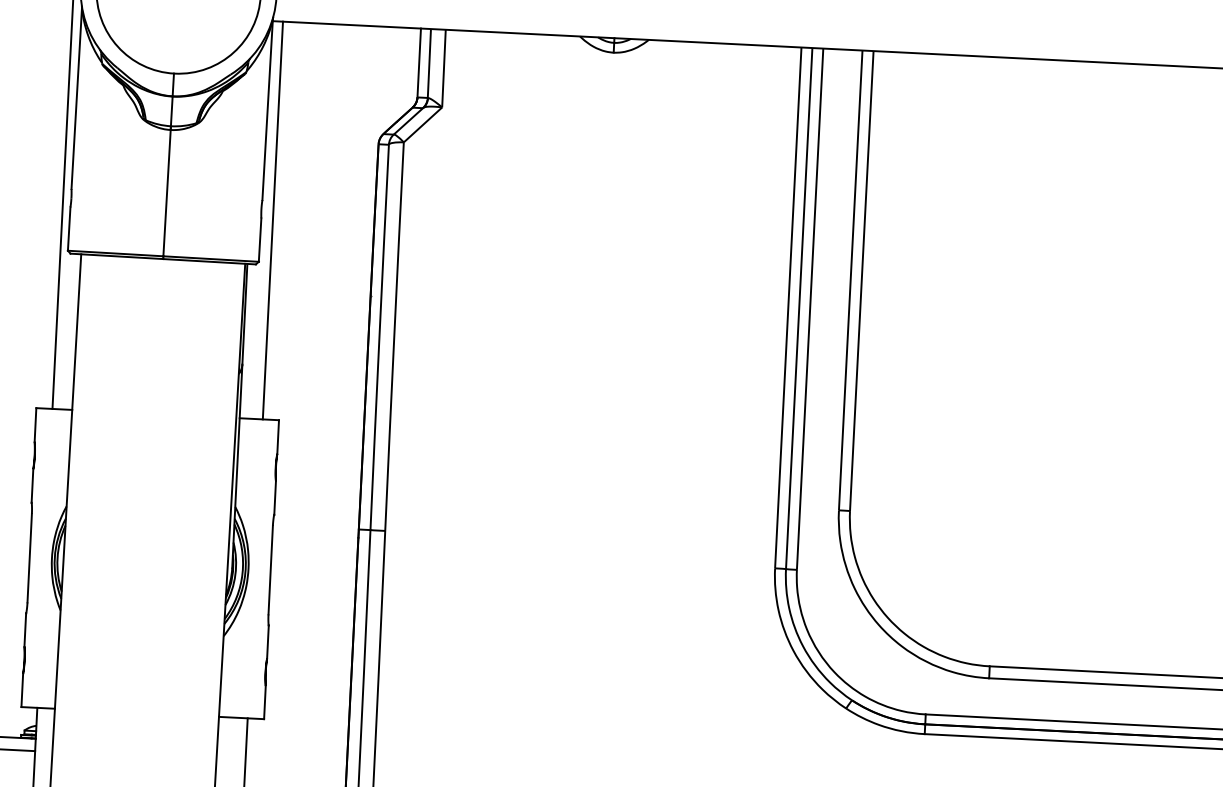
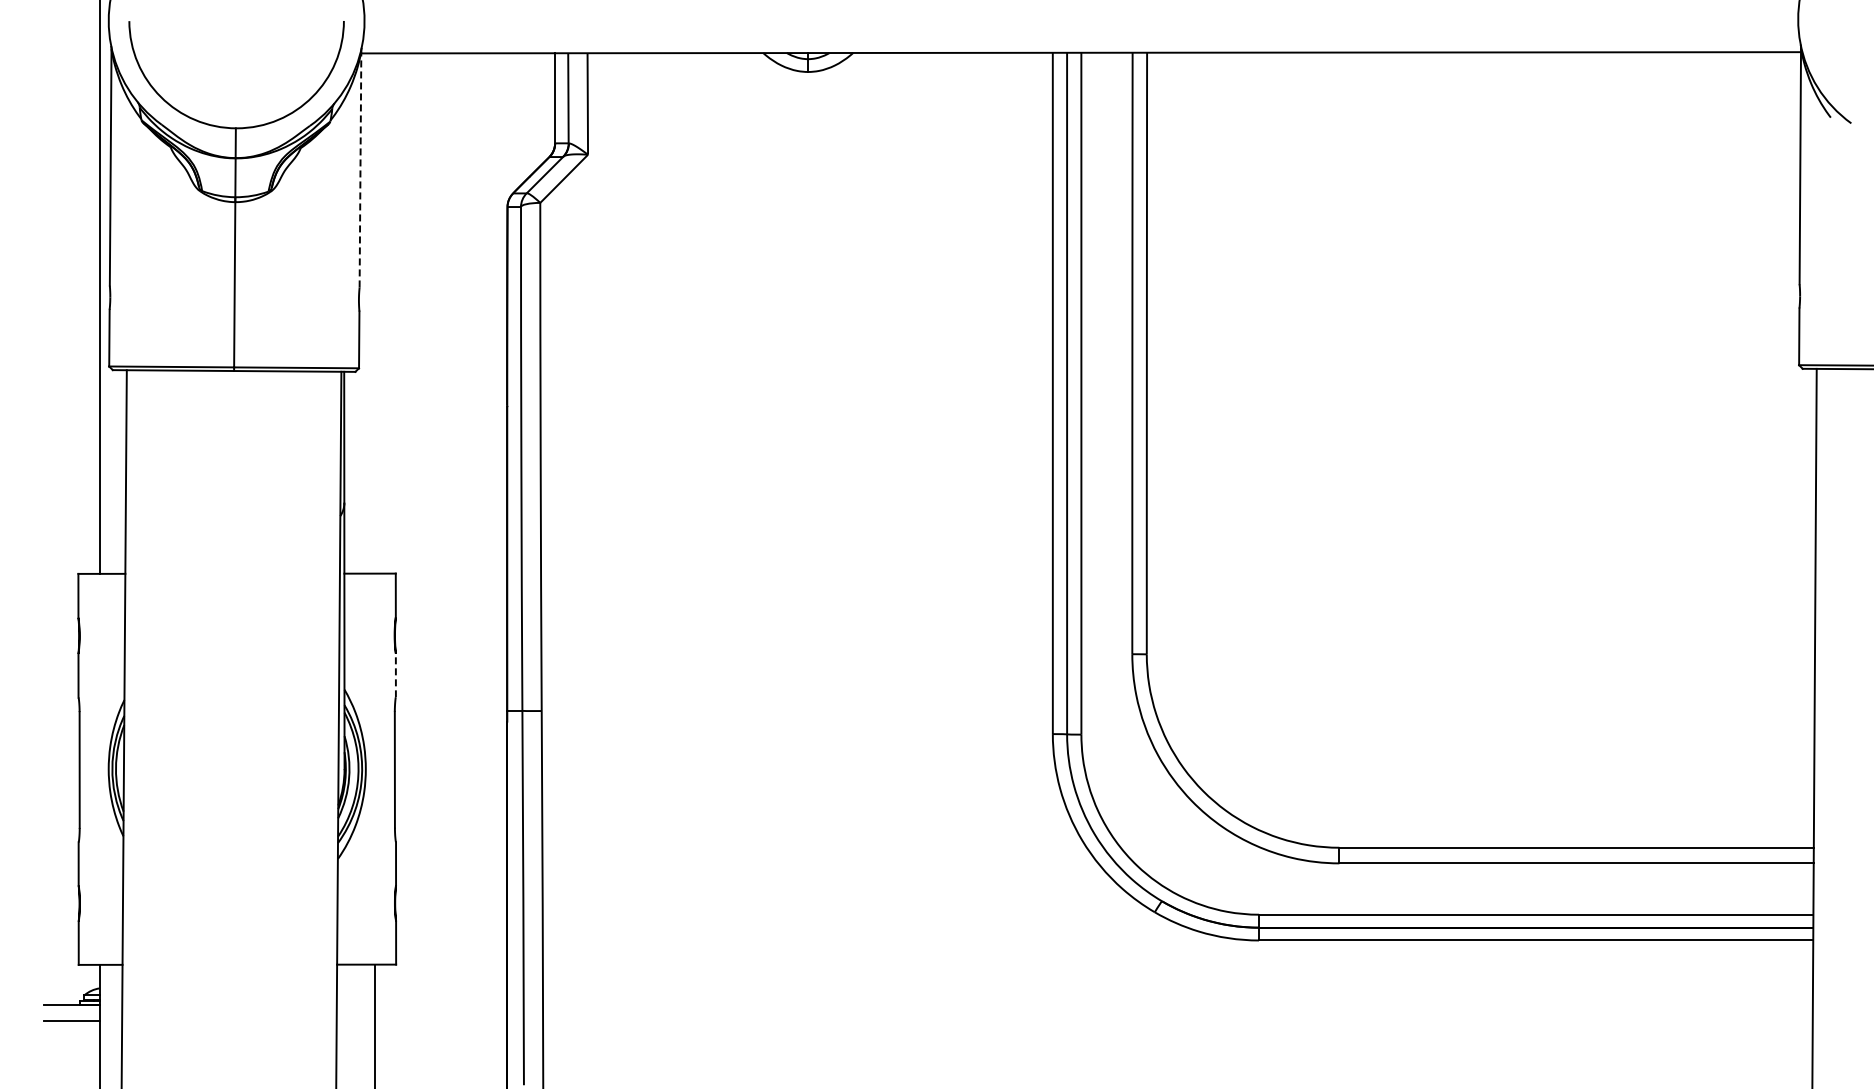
line: (267, 109) -> (360, 169), solid -> dashed
line: (272, 220) -> (374, 313), removed
line: (274, 498) -> (395, 675), solid -> dashed

